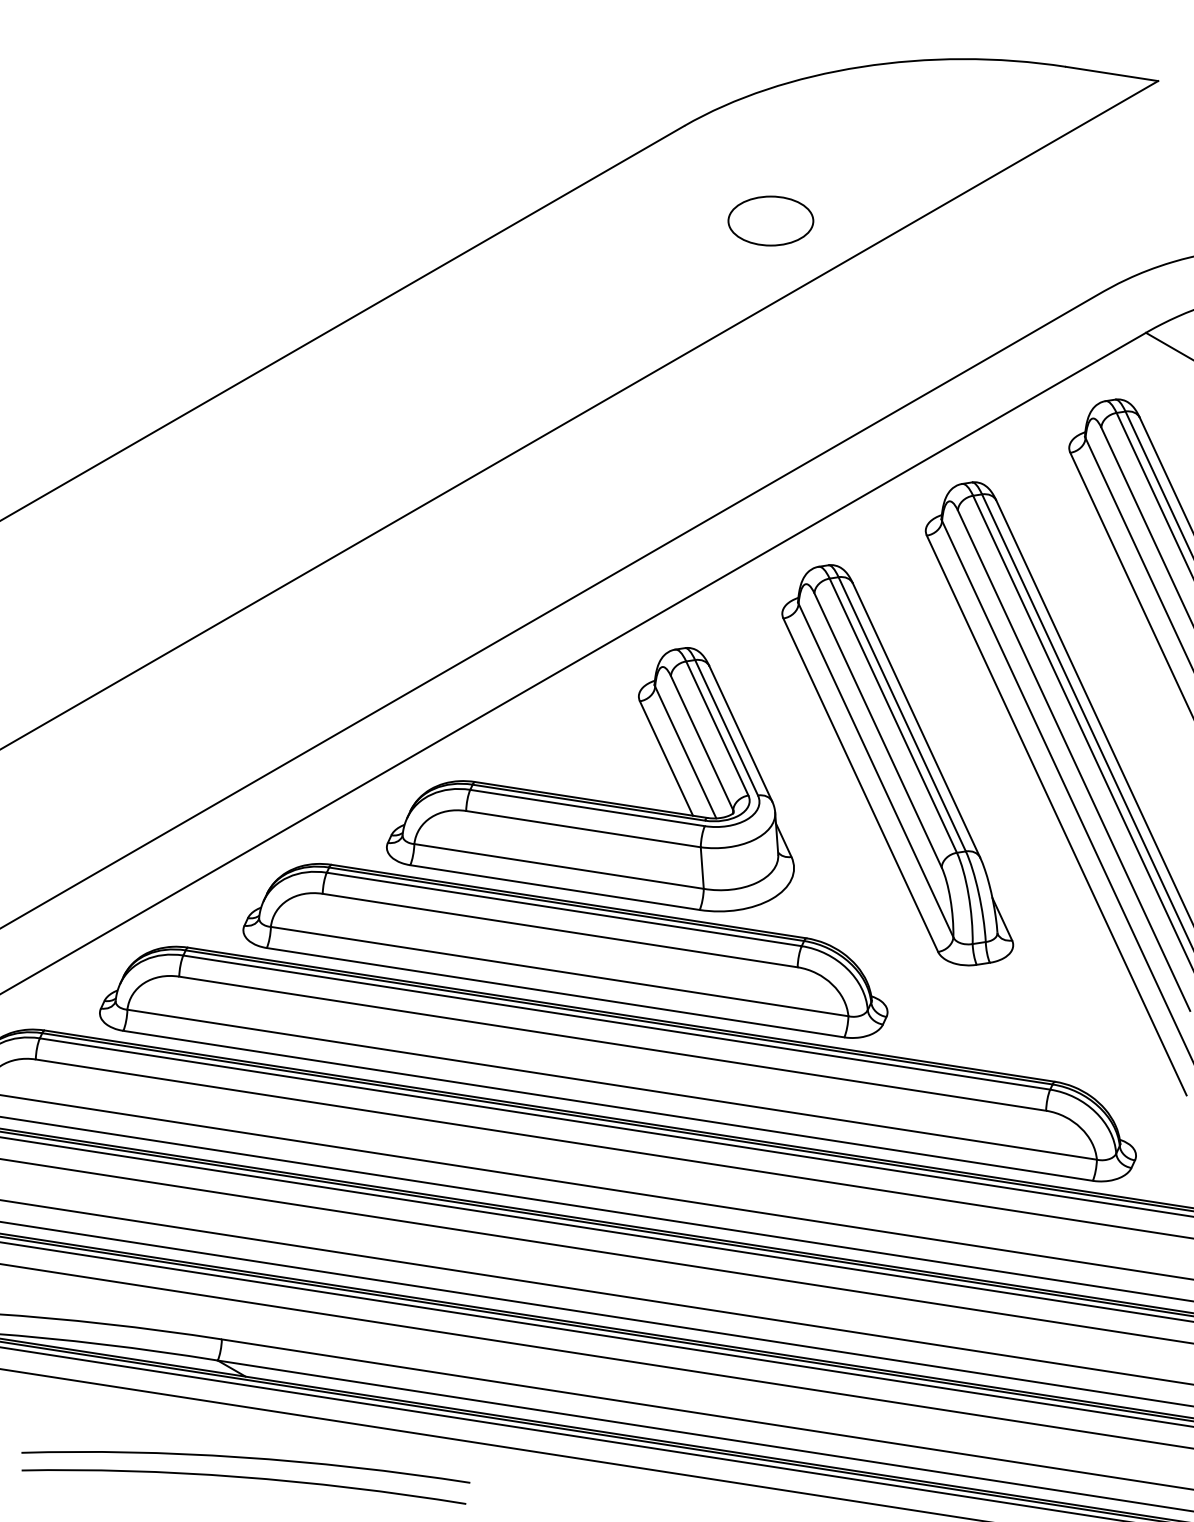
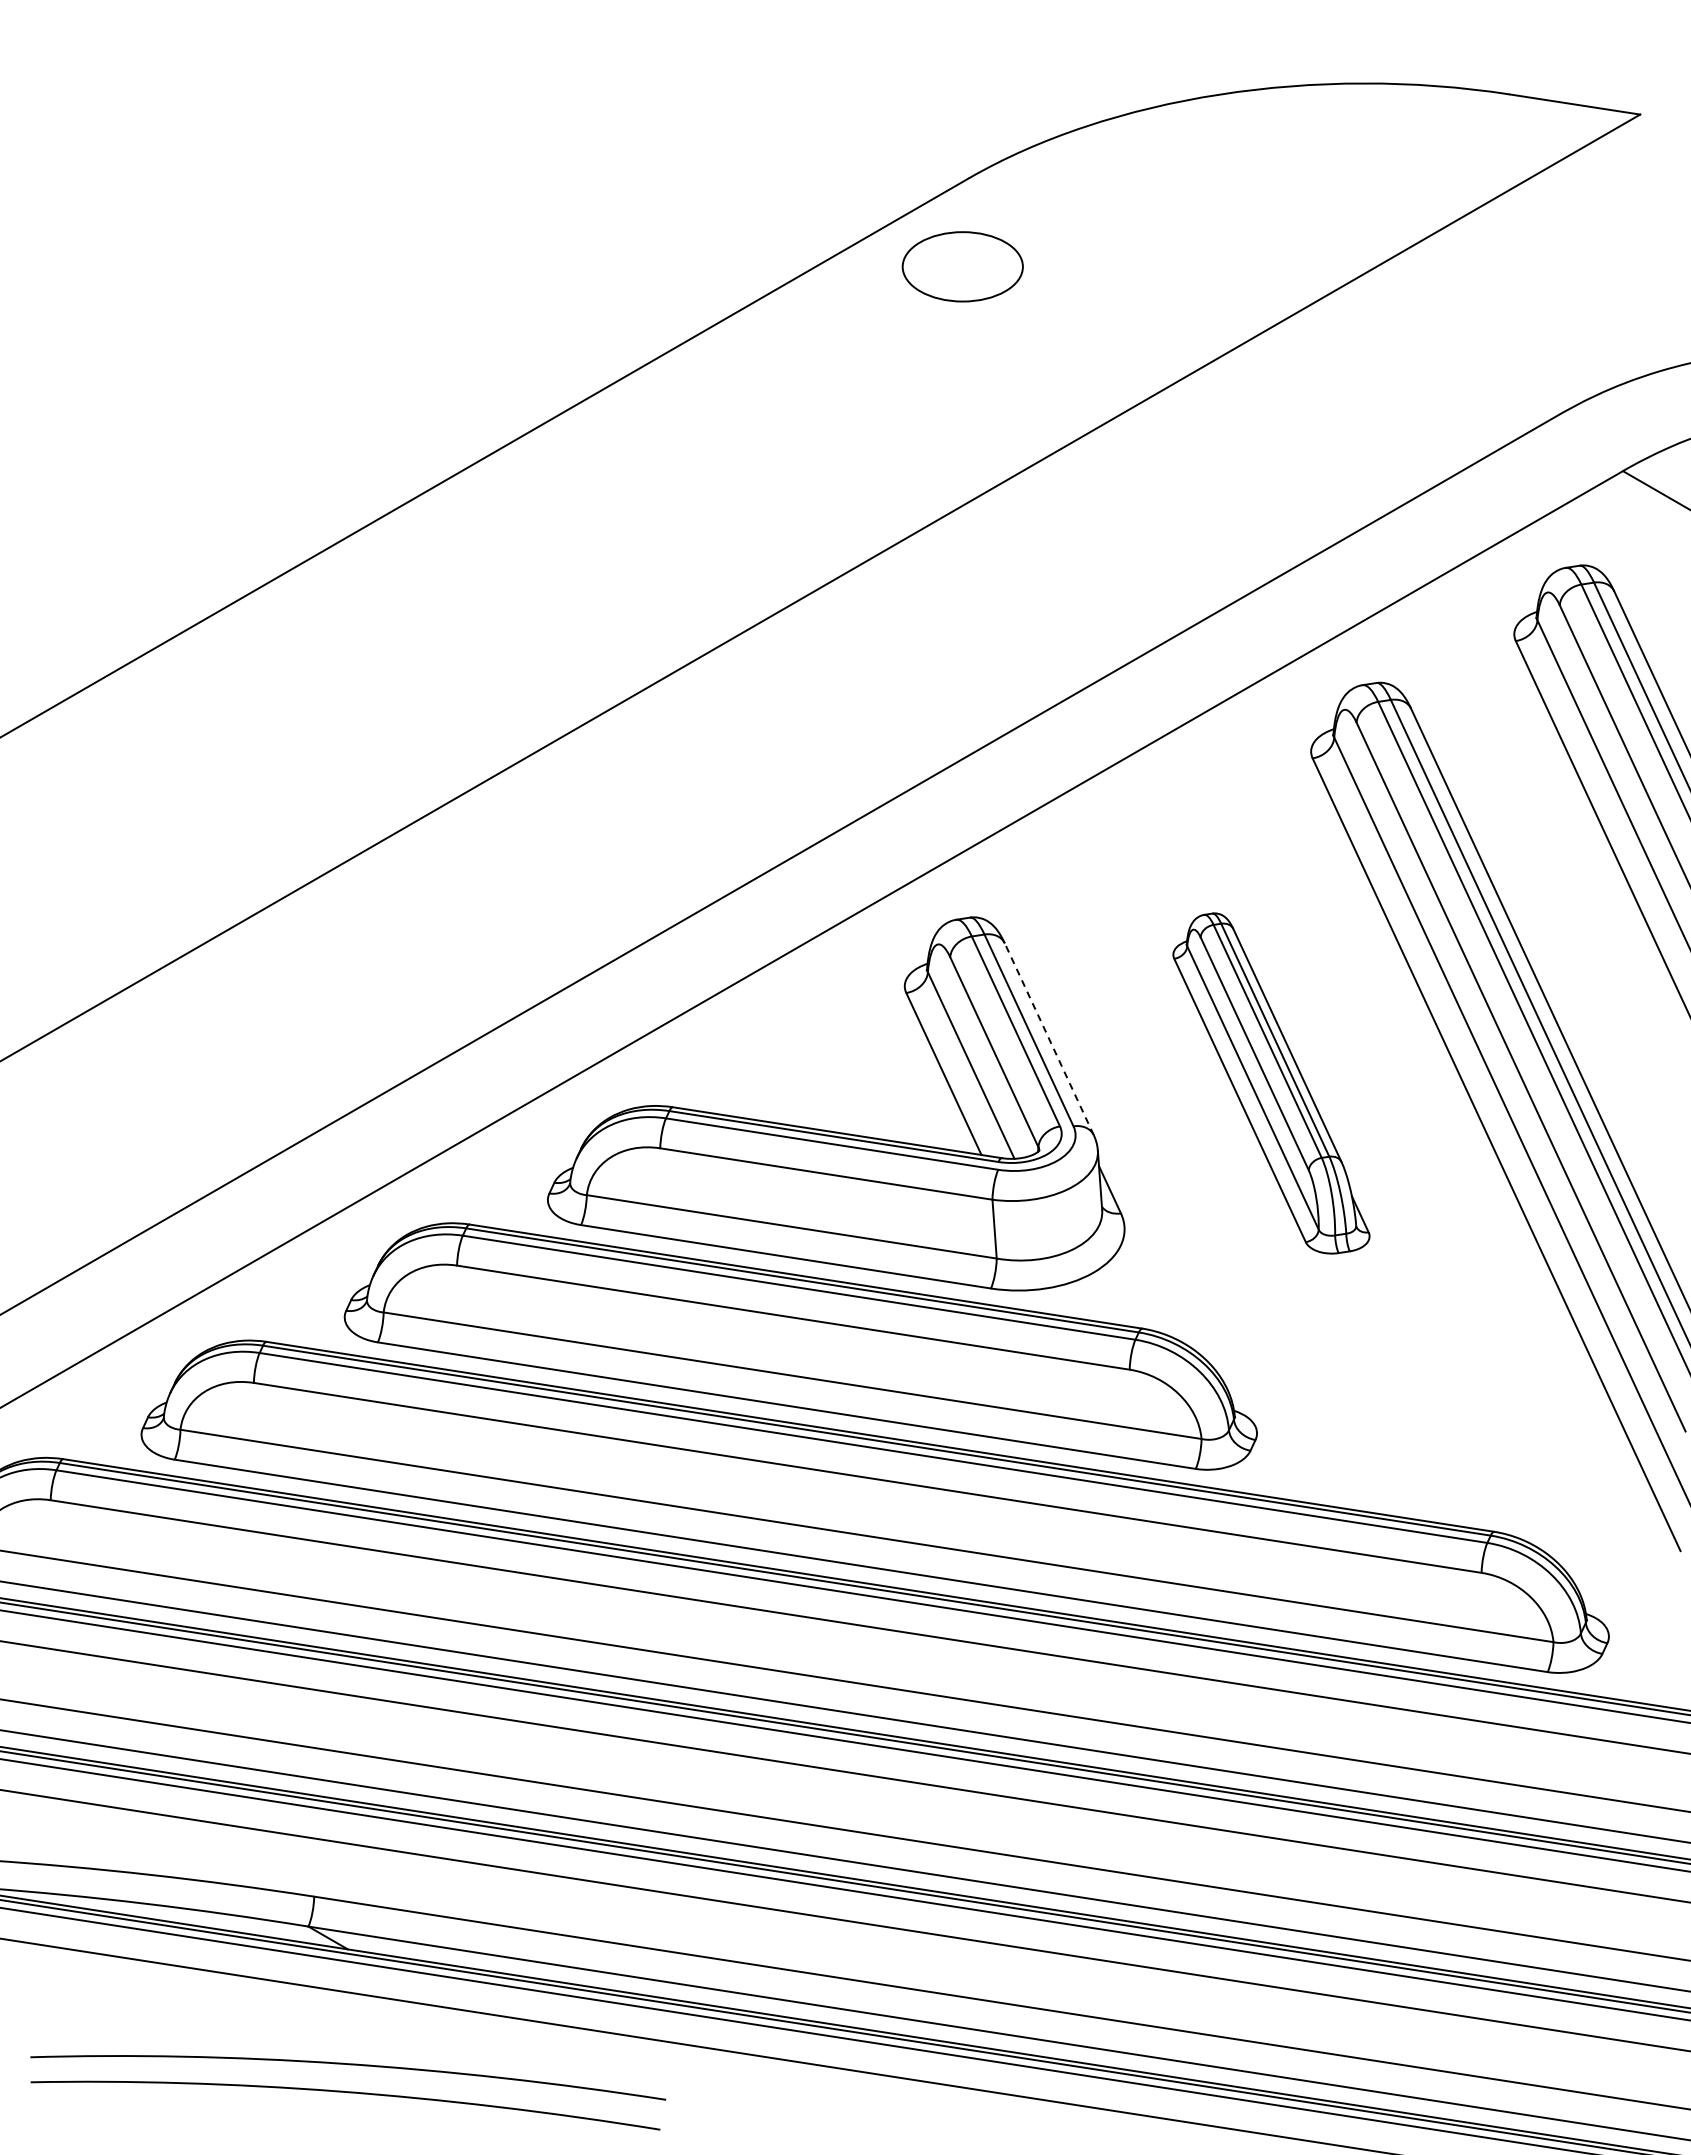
part: (770, 220) -> (962, 266), moved
line: (741, 734) -> (1049, 1039), solid -> dashed
part: (897, 765) -> (1271, 1083), size x0.6

